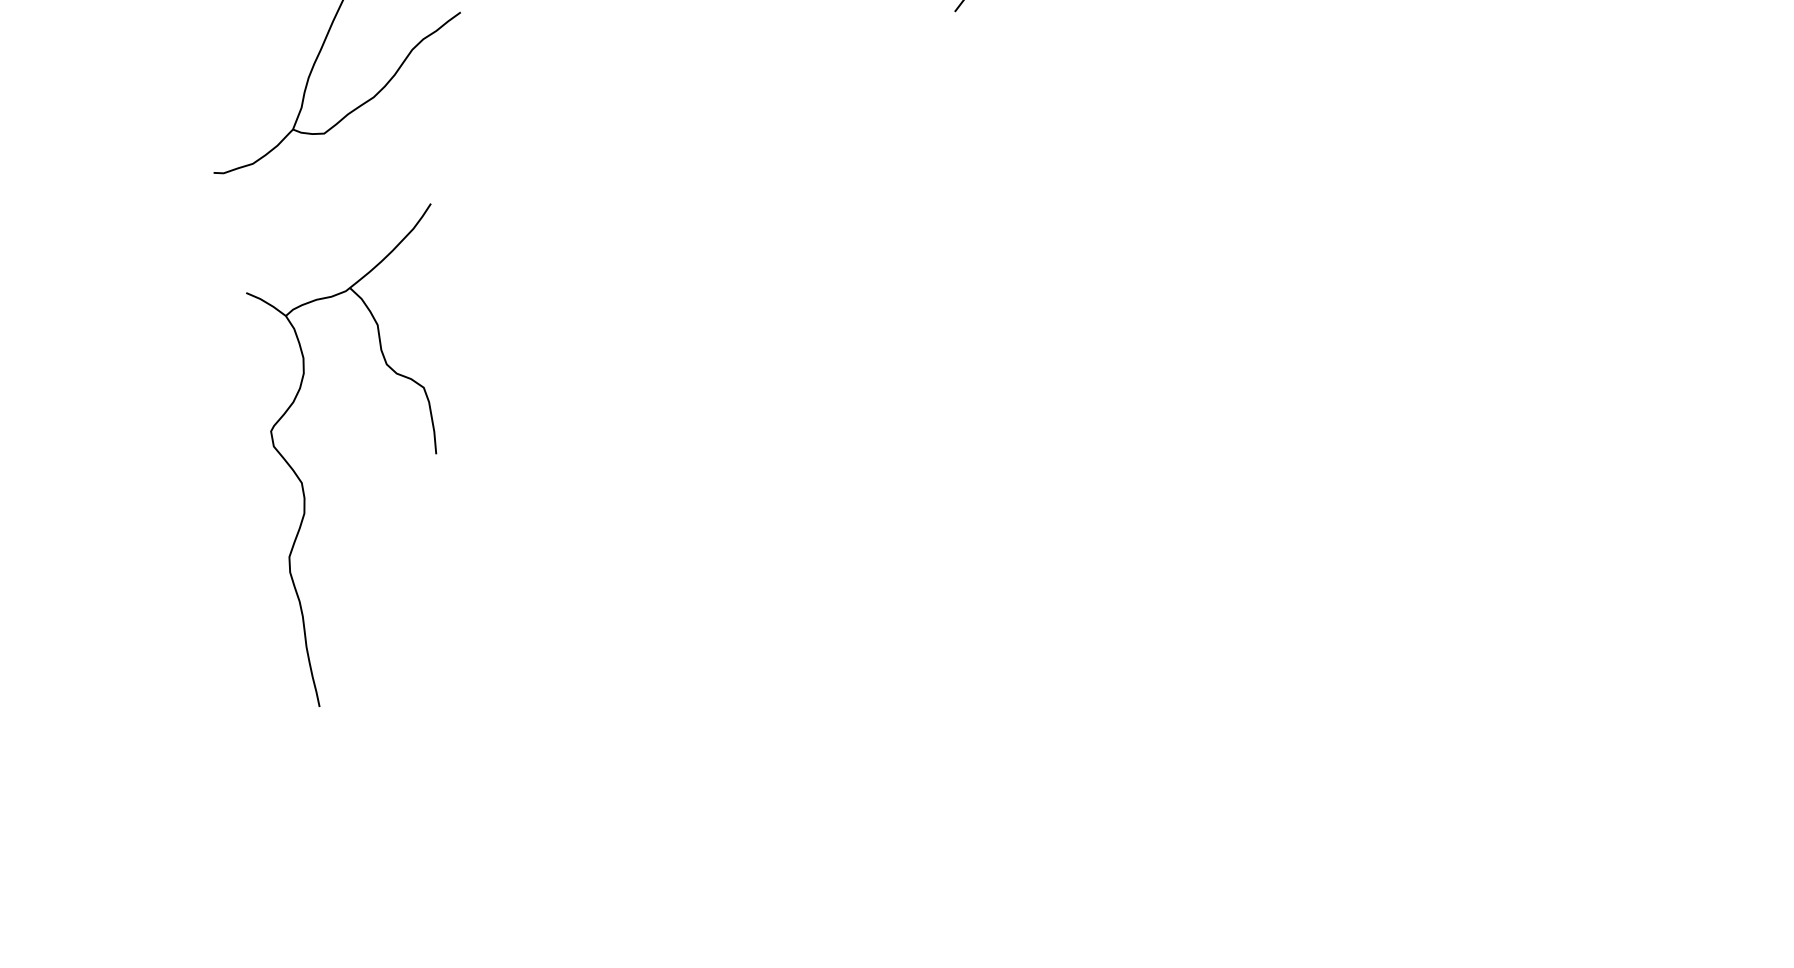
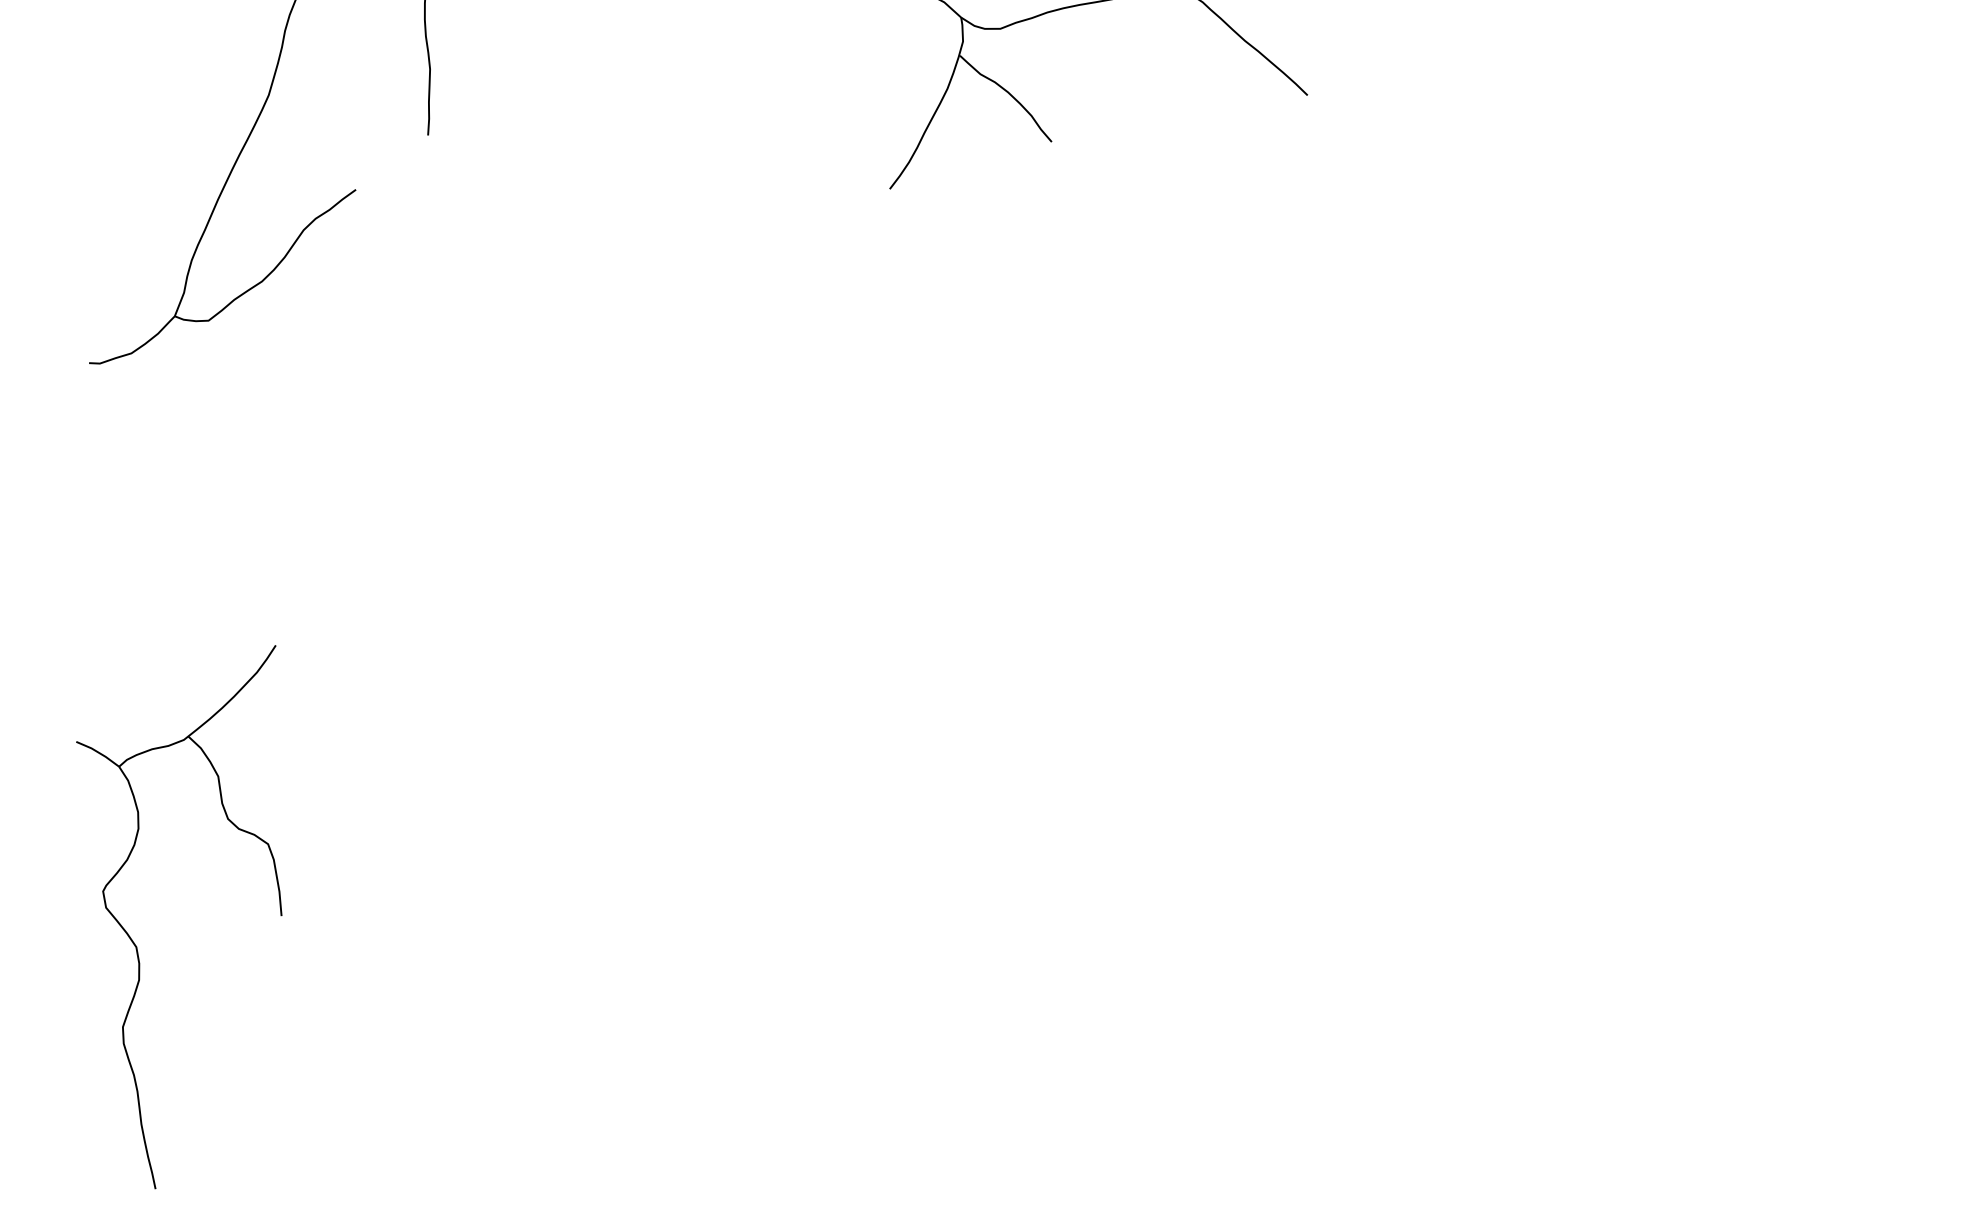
part: (302, 482) -> (137, 946), moved

